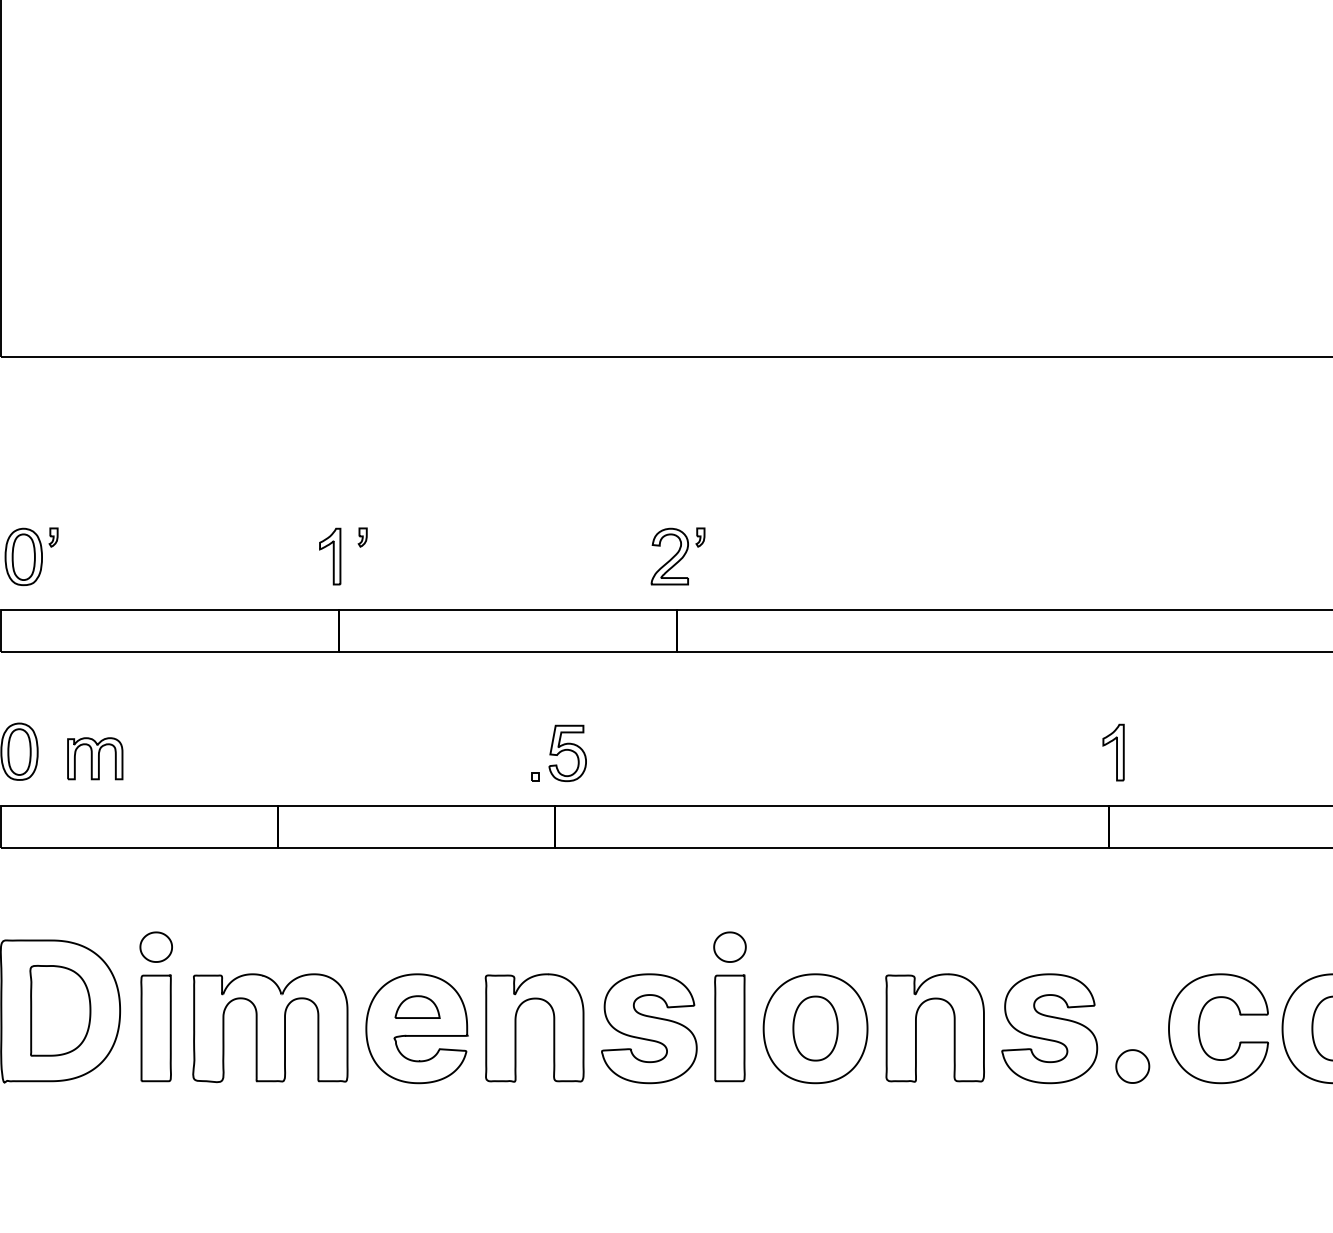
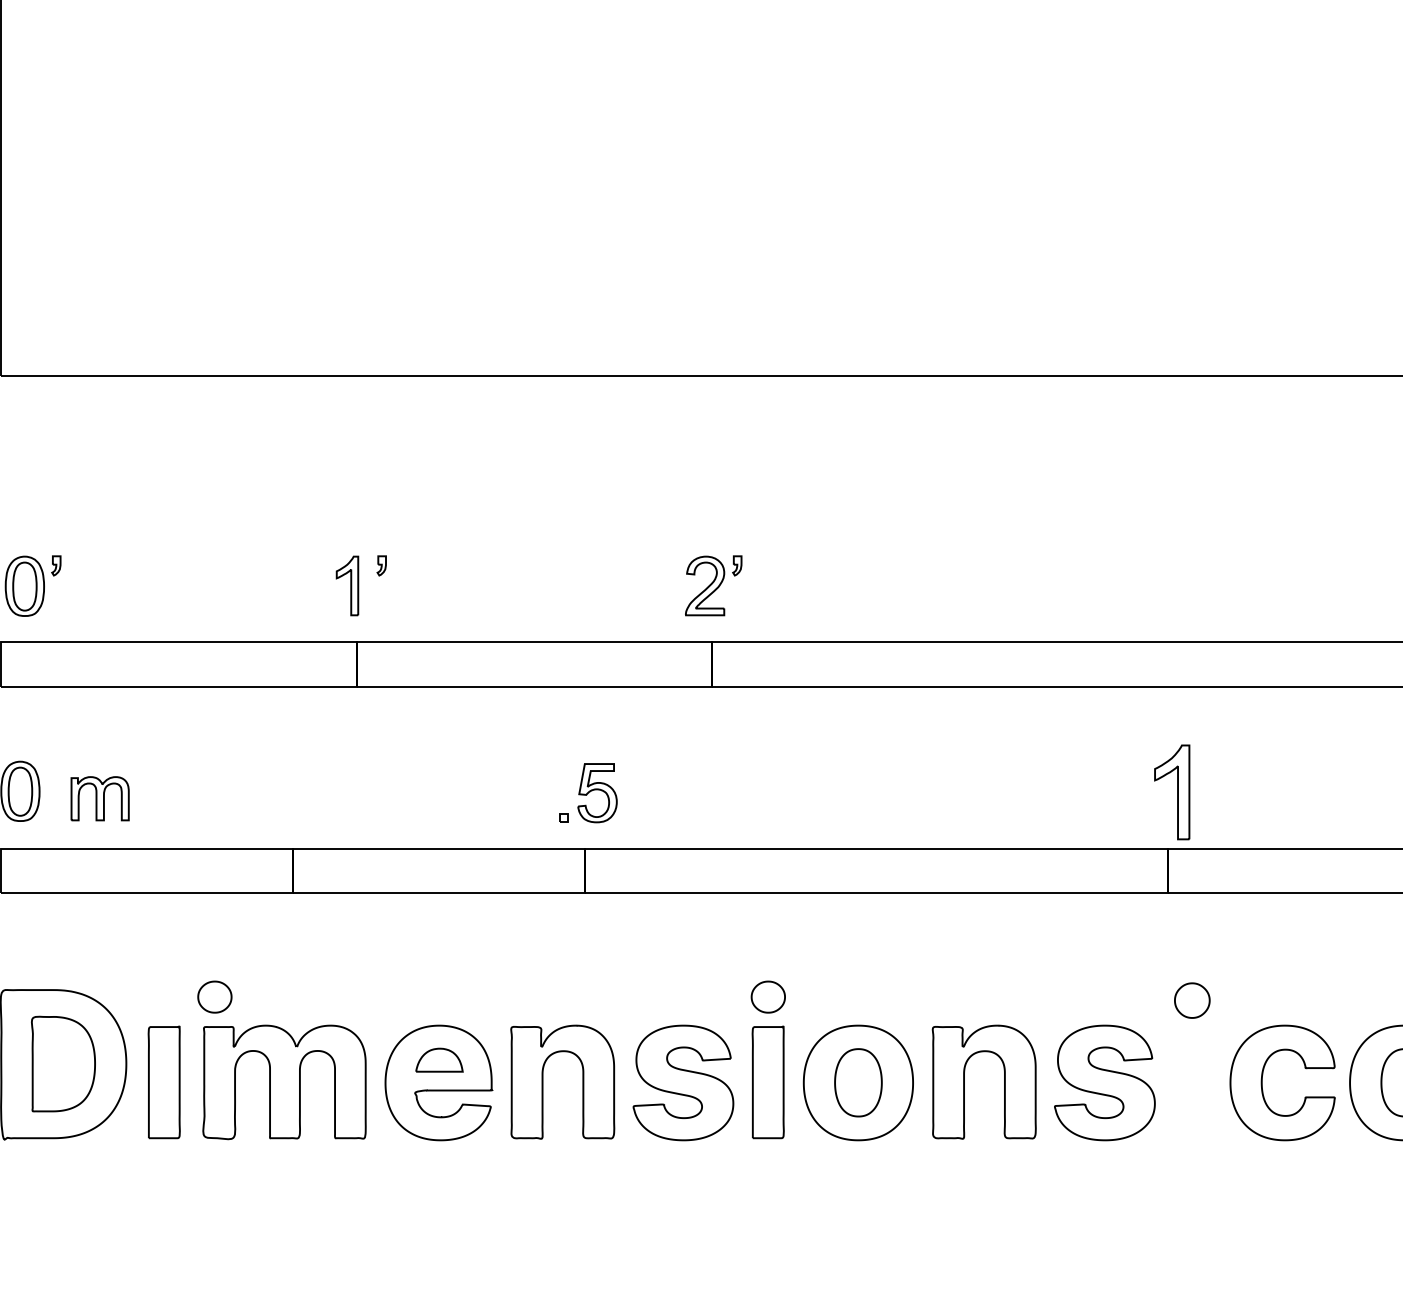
part: (1113, 752) -> (1172, 792), size x1.6
part: (155, 946) -> (214, 996), moved
part: (1132, 1066) -> (1192, 1000), moved

